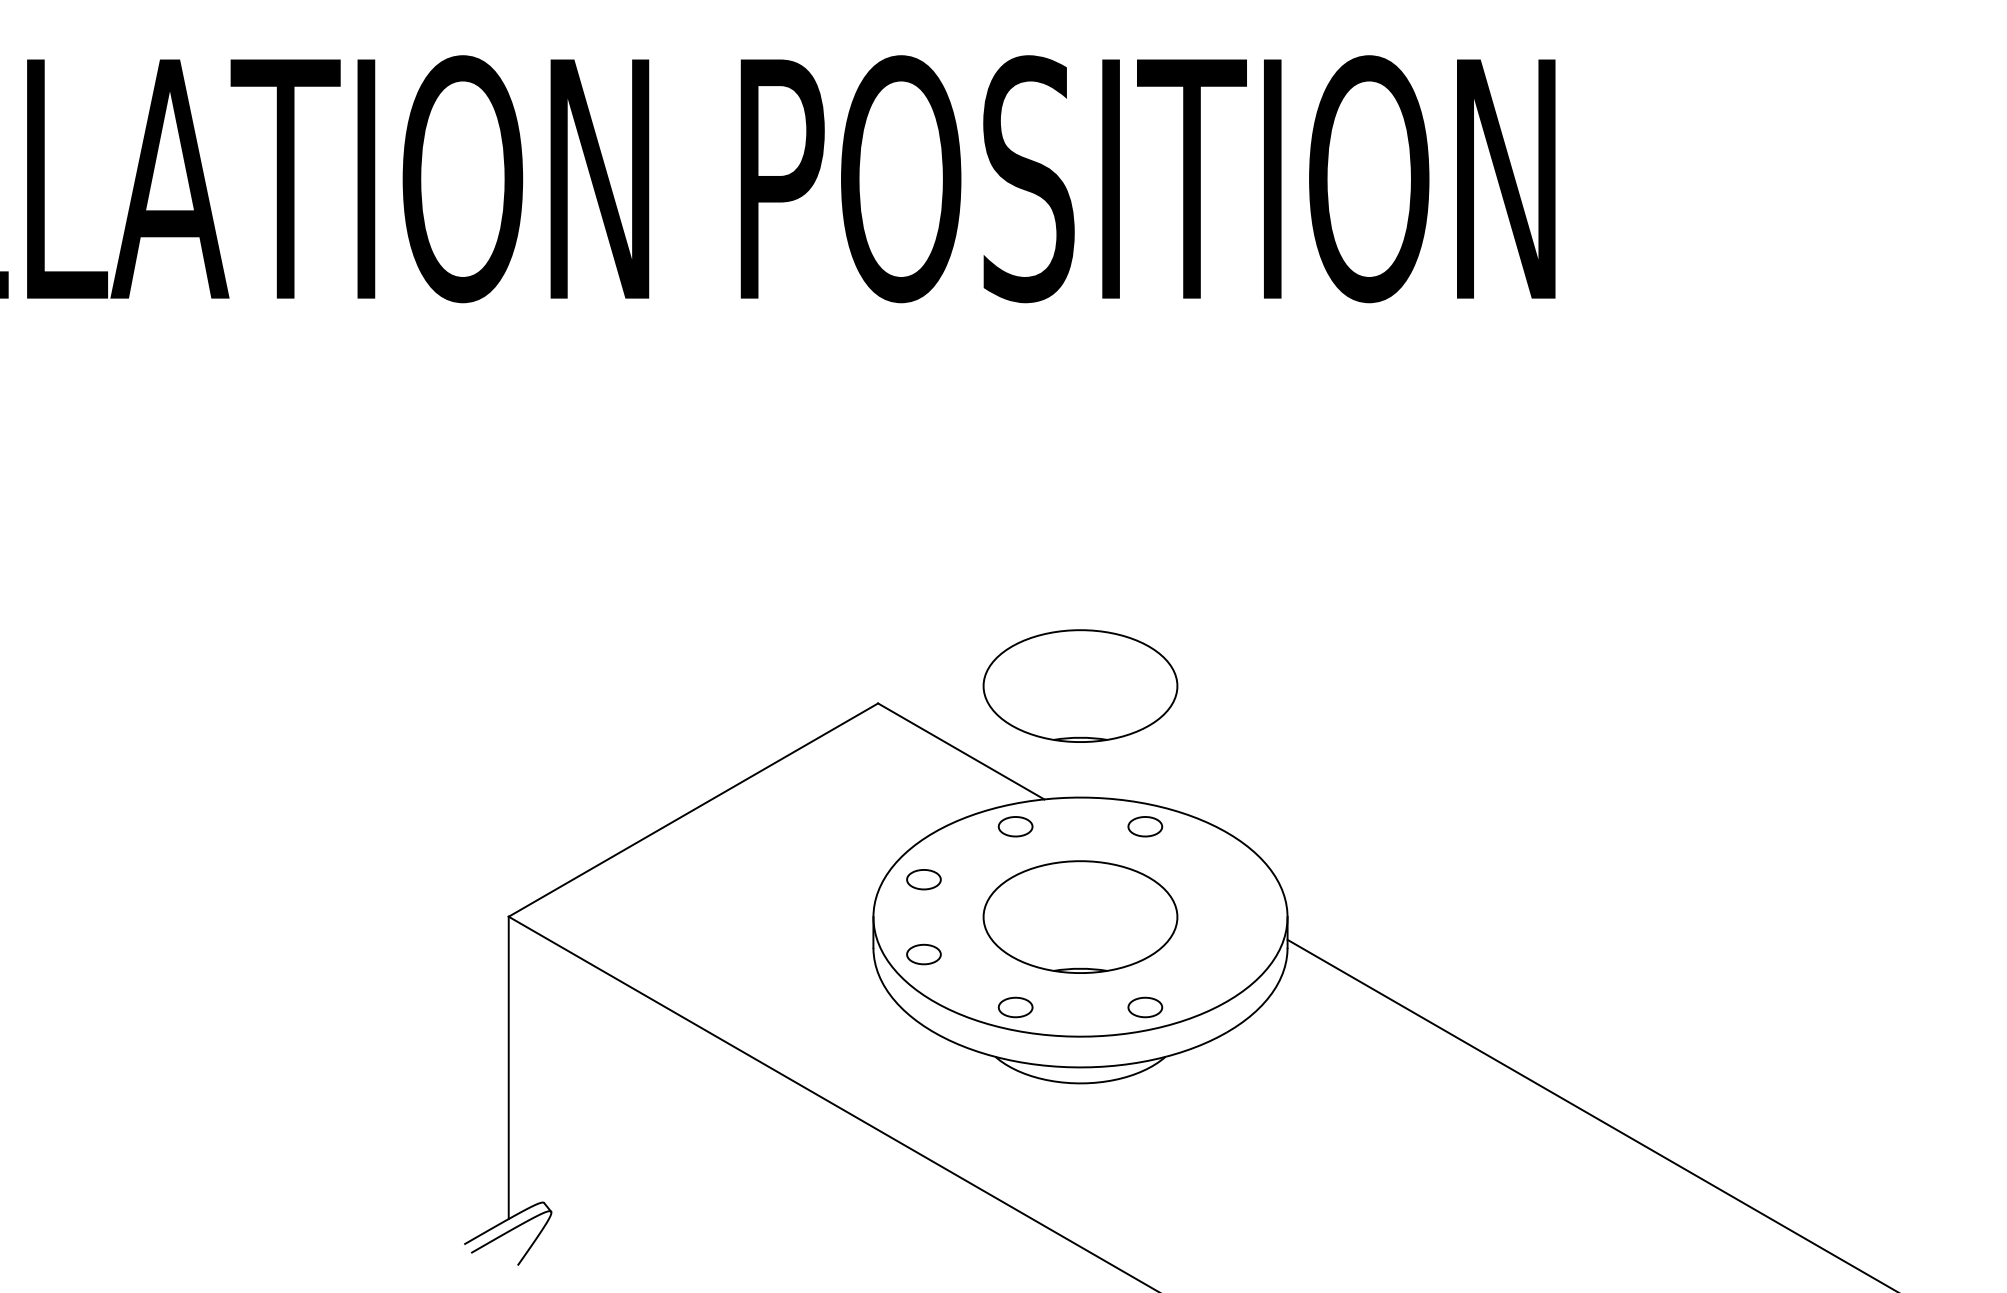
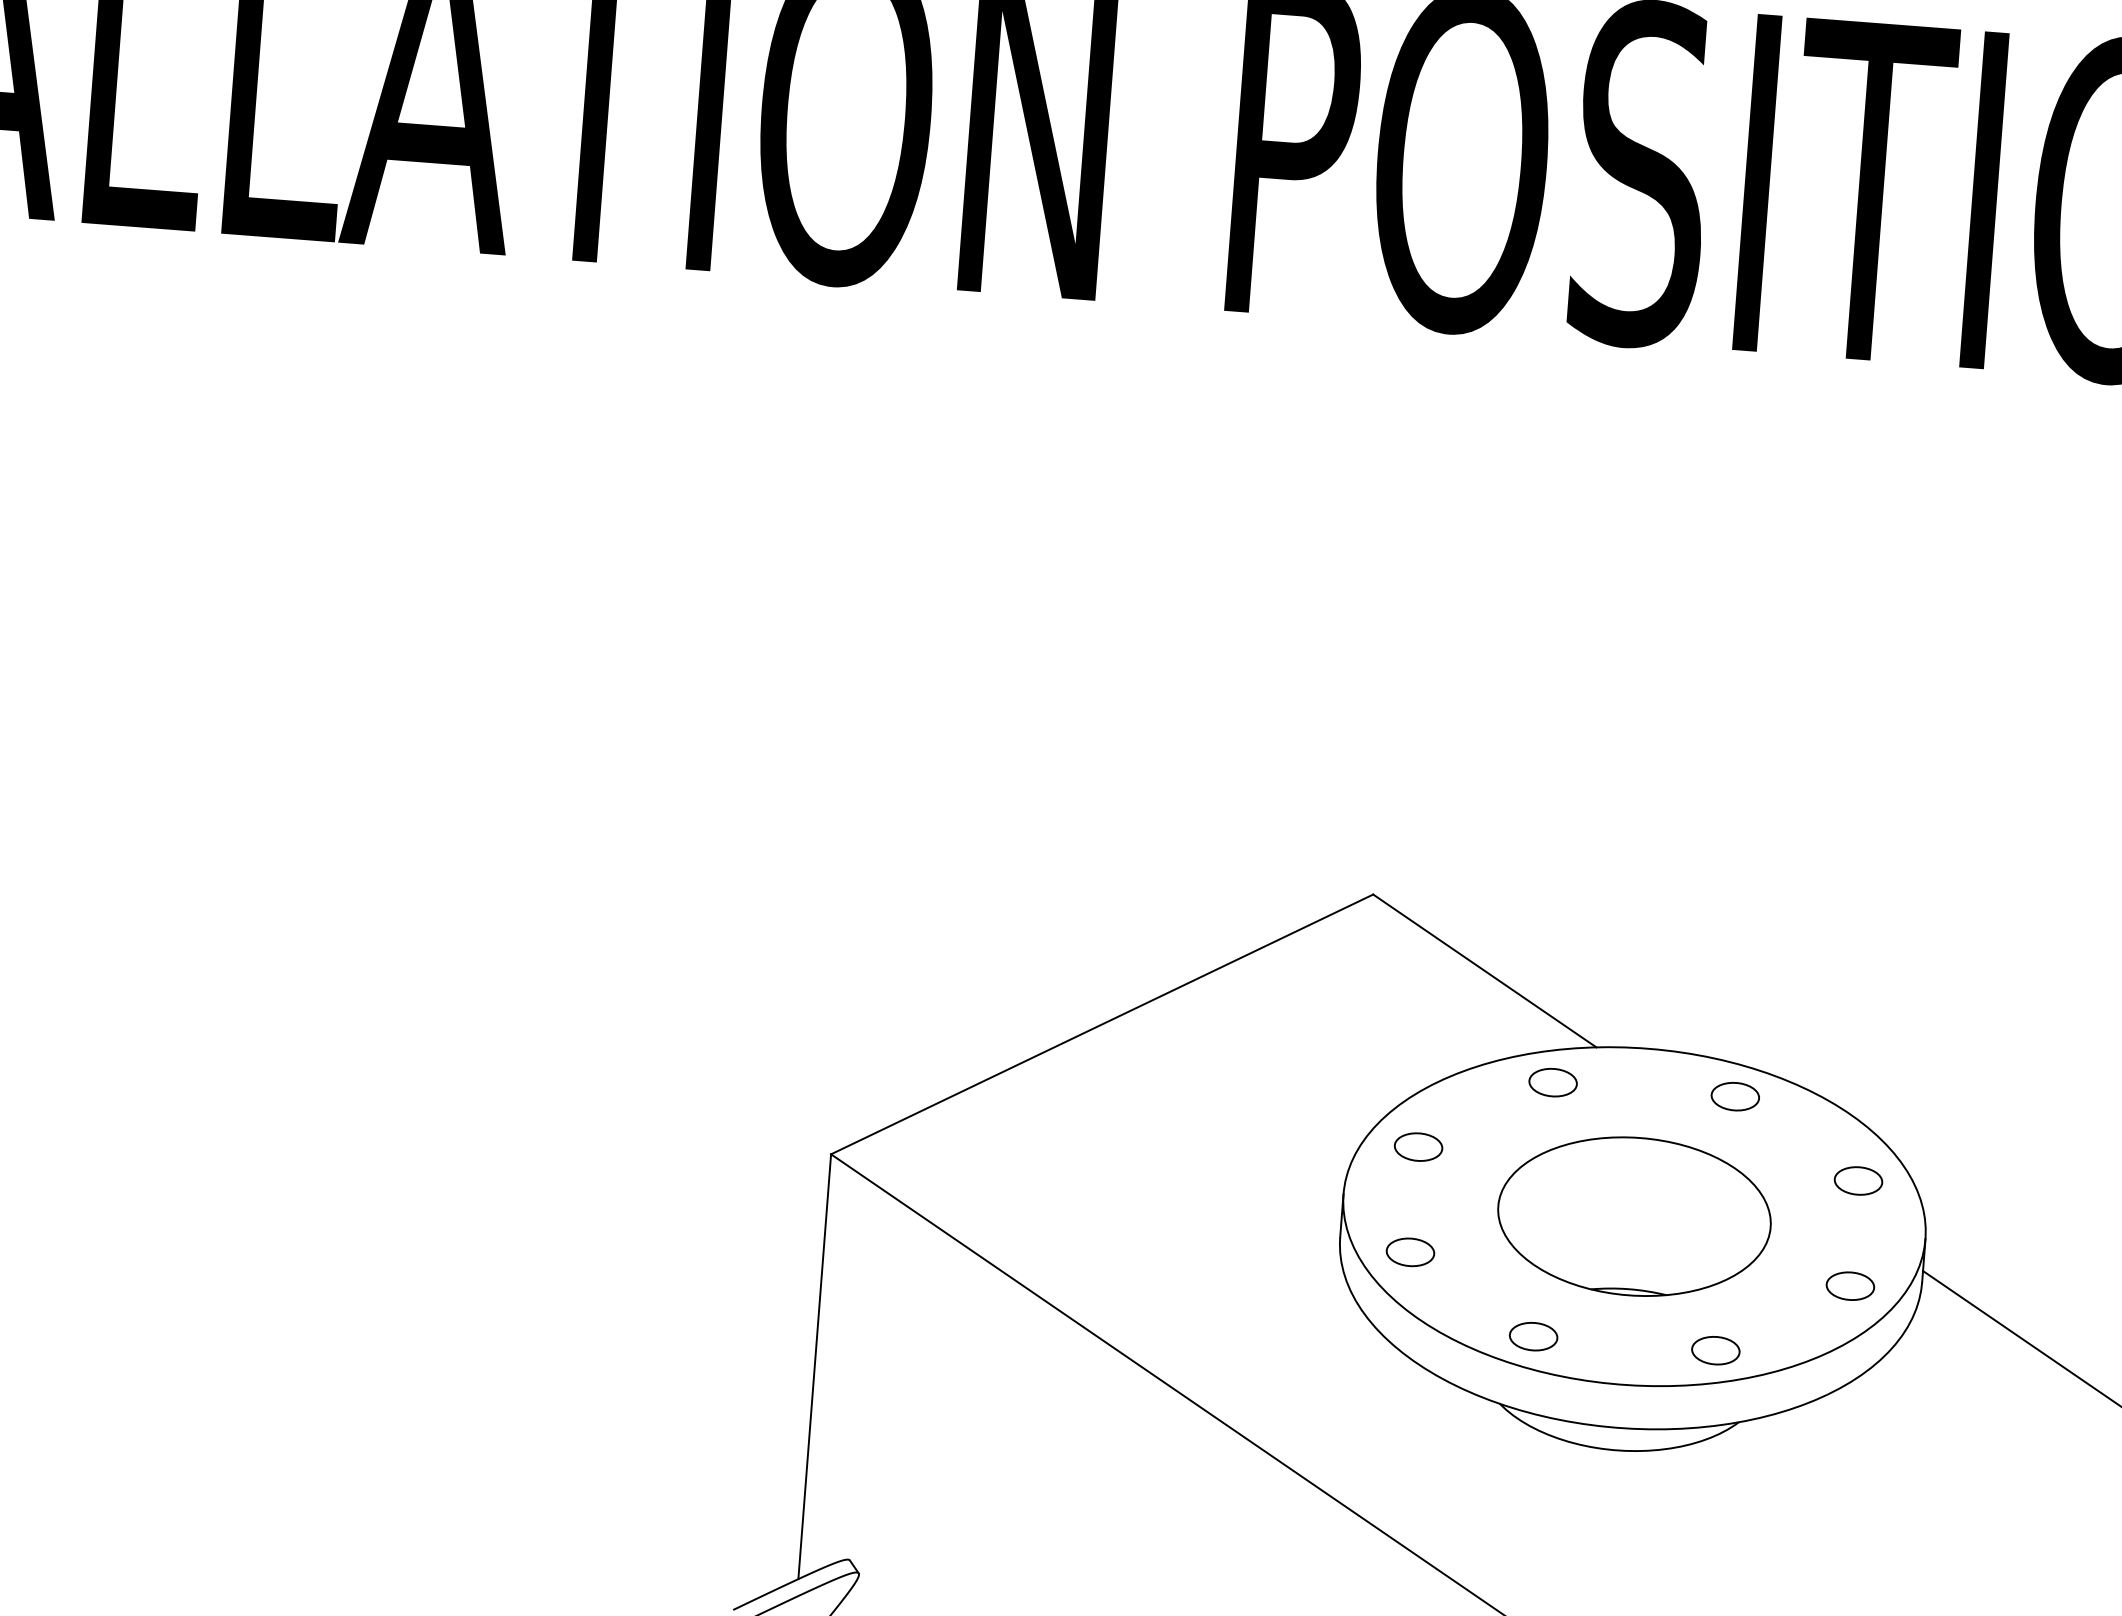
part: (1080, 685) -> (1659, 891), removed
part: (1236, 879) -> (1857, 1180), added
part: (1236, 954) -> (1849, 1286), added

